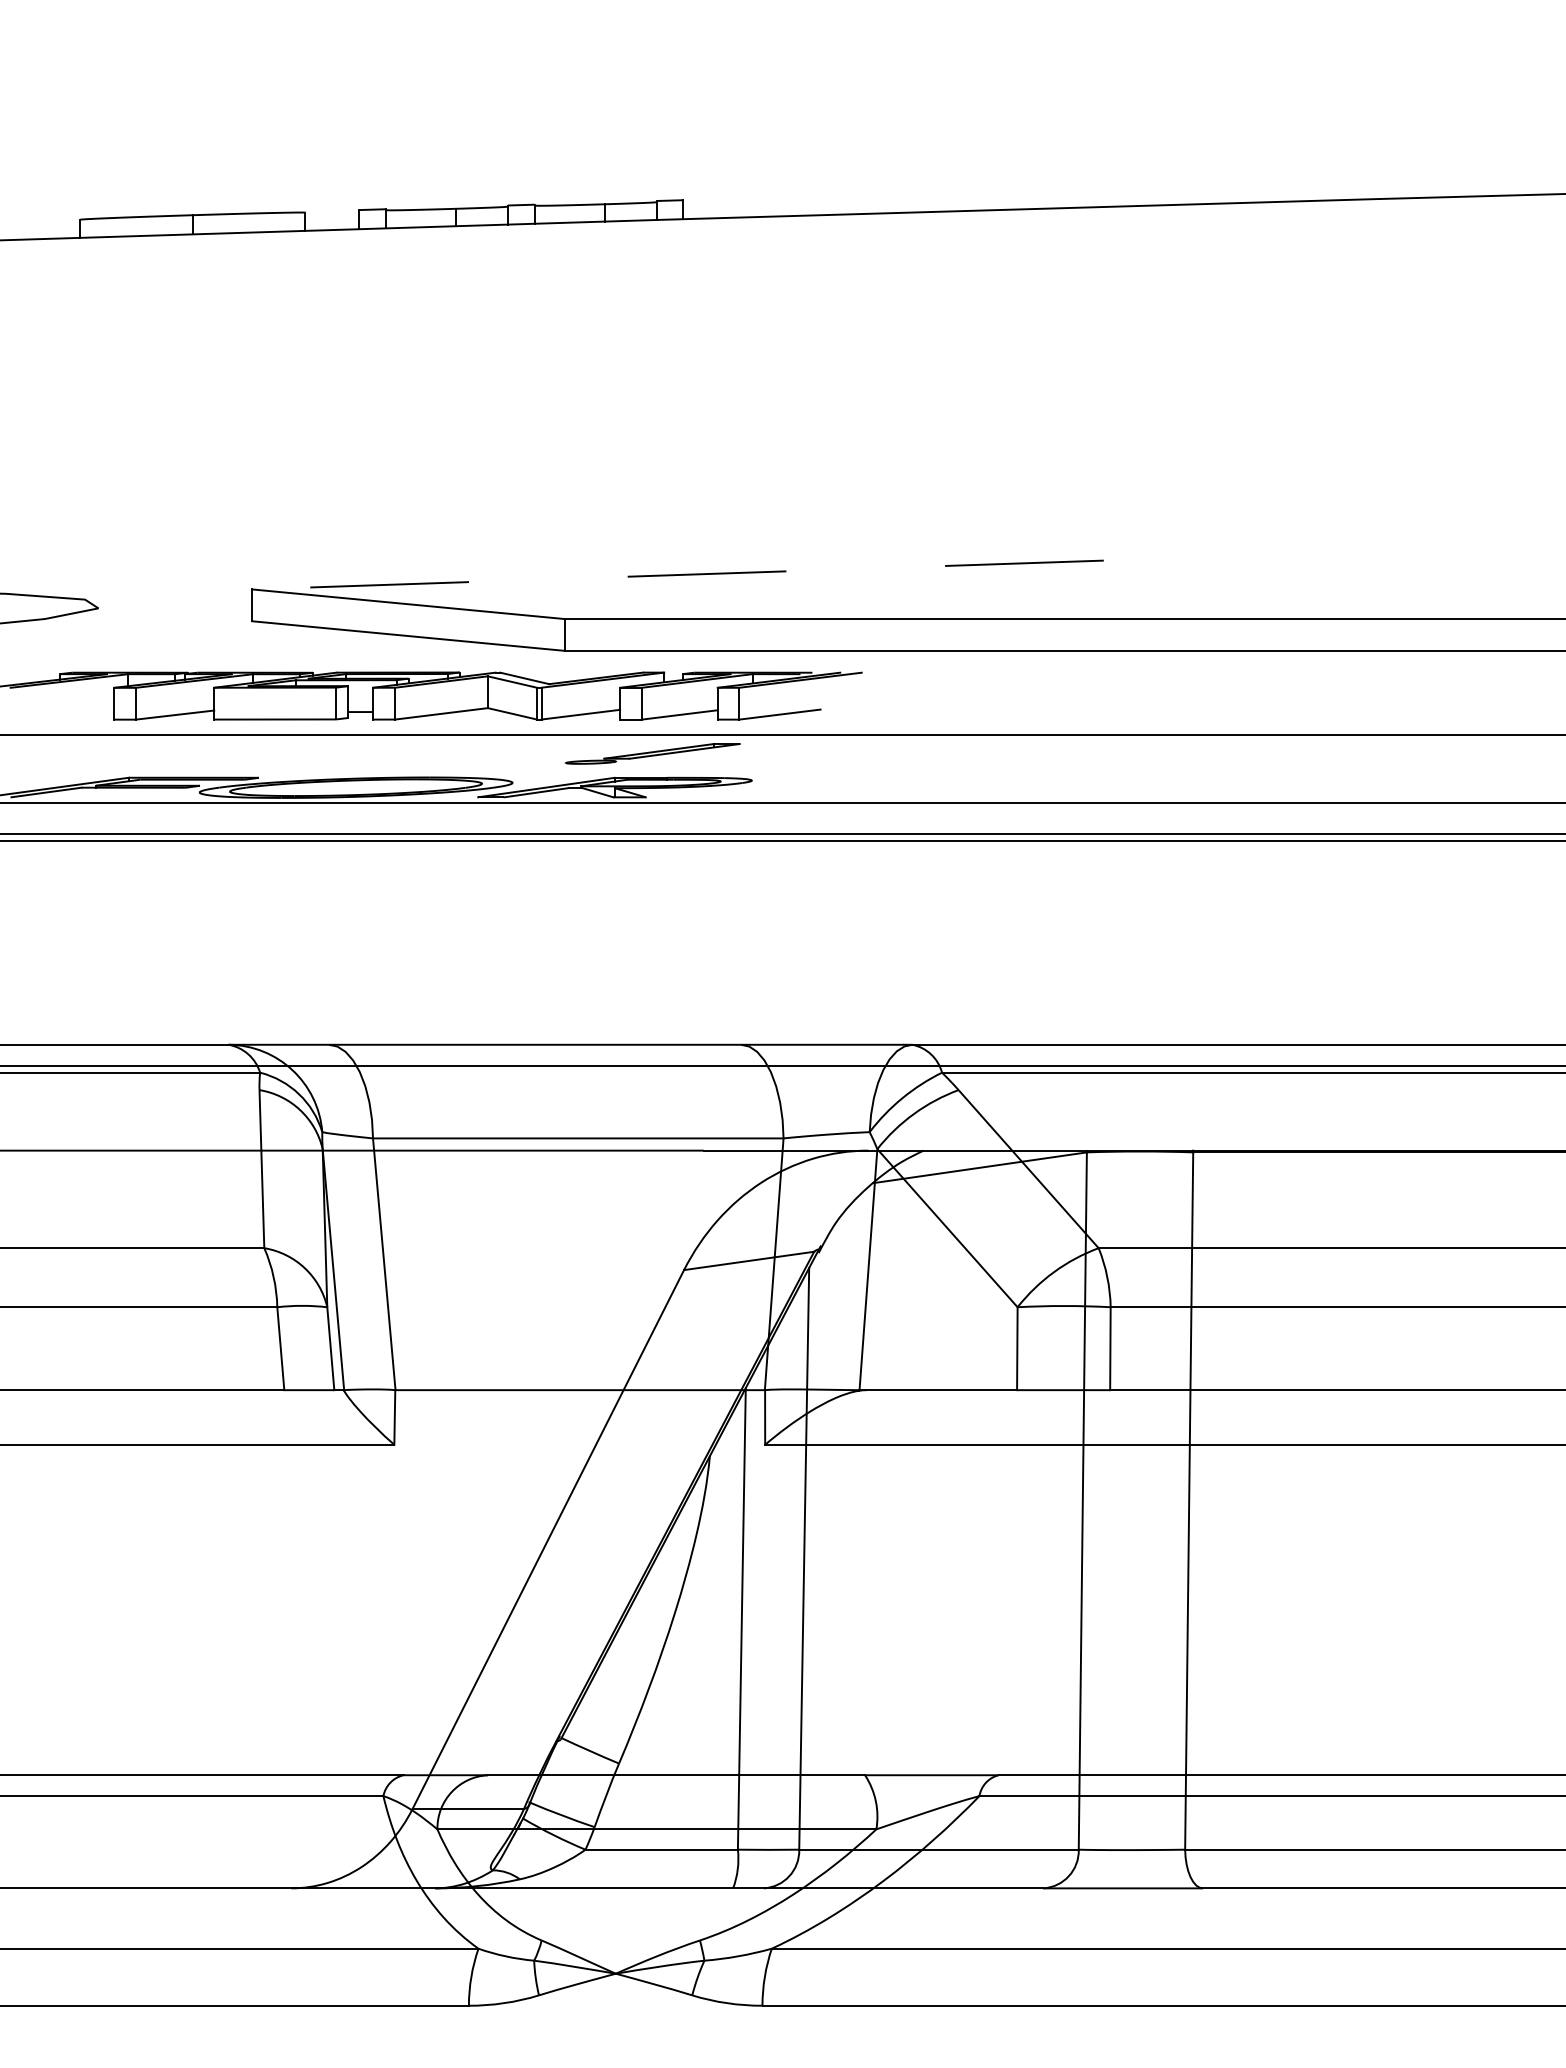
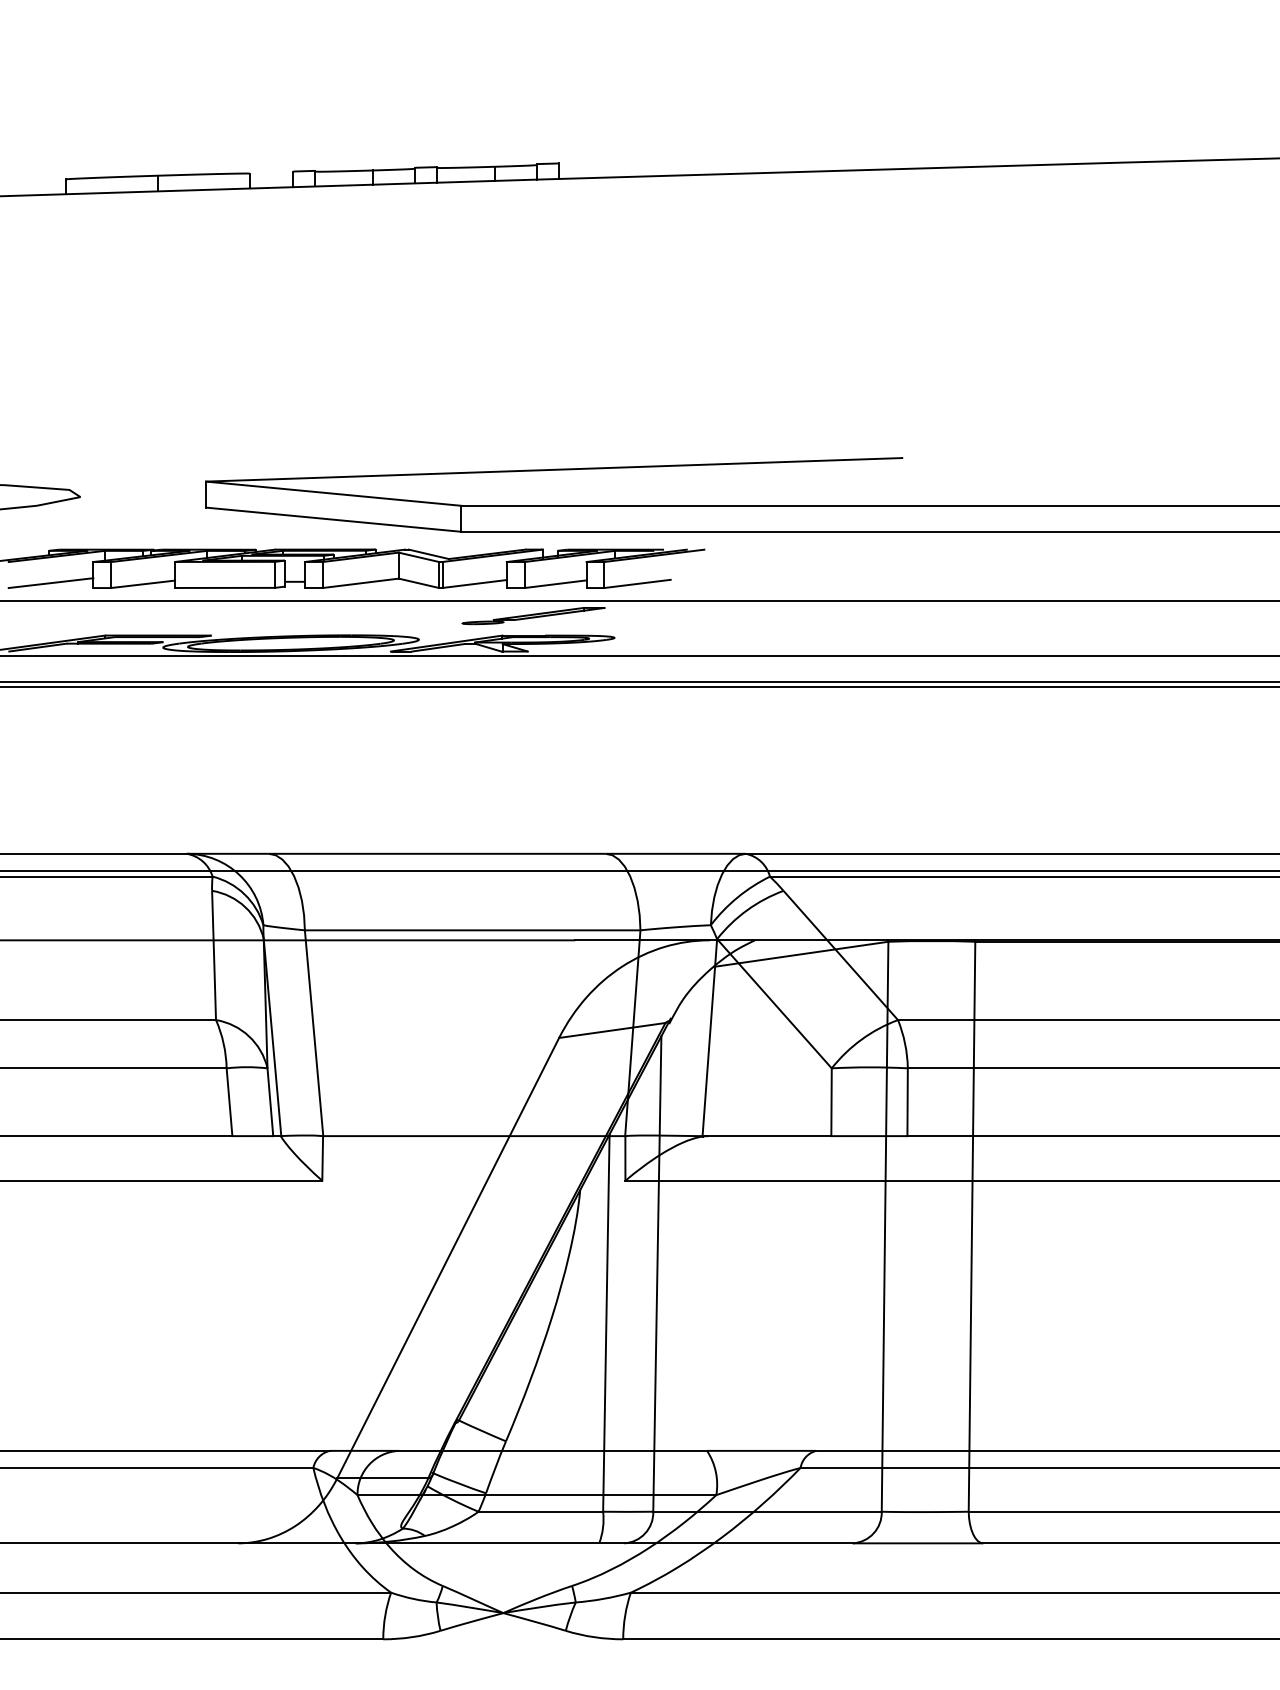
line: (677, 574) -> (553, 469), dashed -> solid
line: (61, 714) -> (50, 583), added

